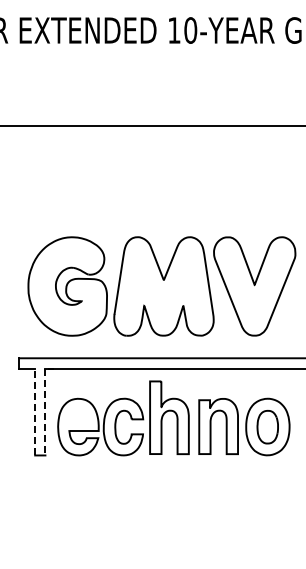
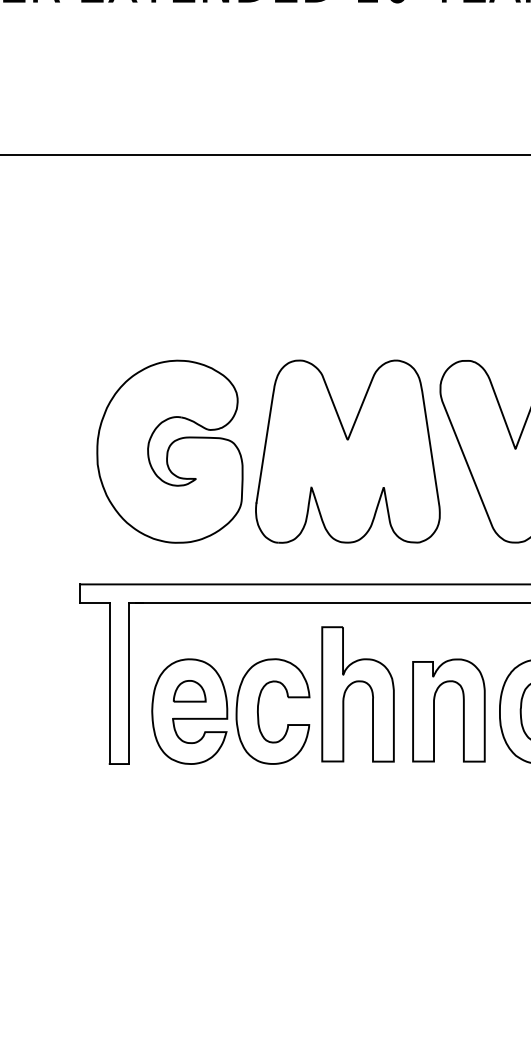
line: (35, 411) -> (110, 682), dashed -> solid
line: (45, 412) -> (128, 684), dashed -> solid
part: (78, 415) -> (189, 690), added

